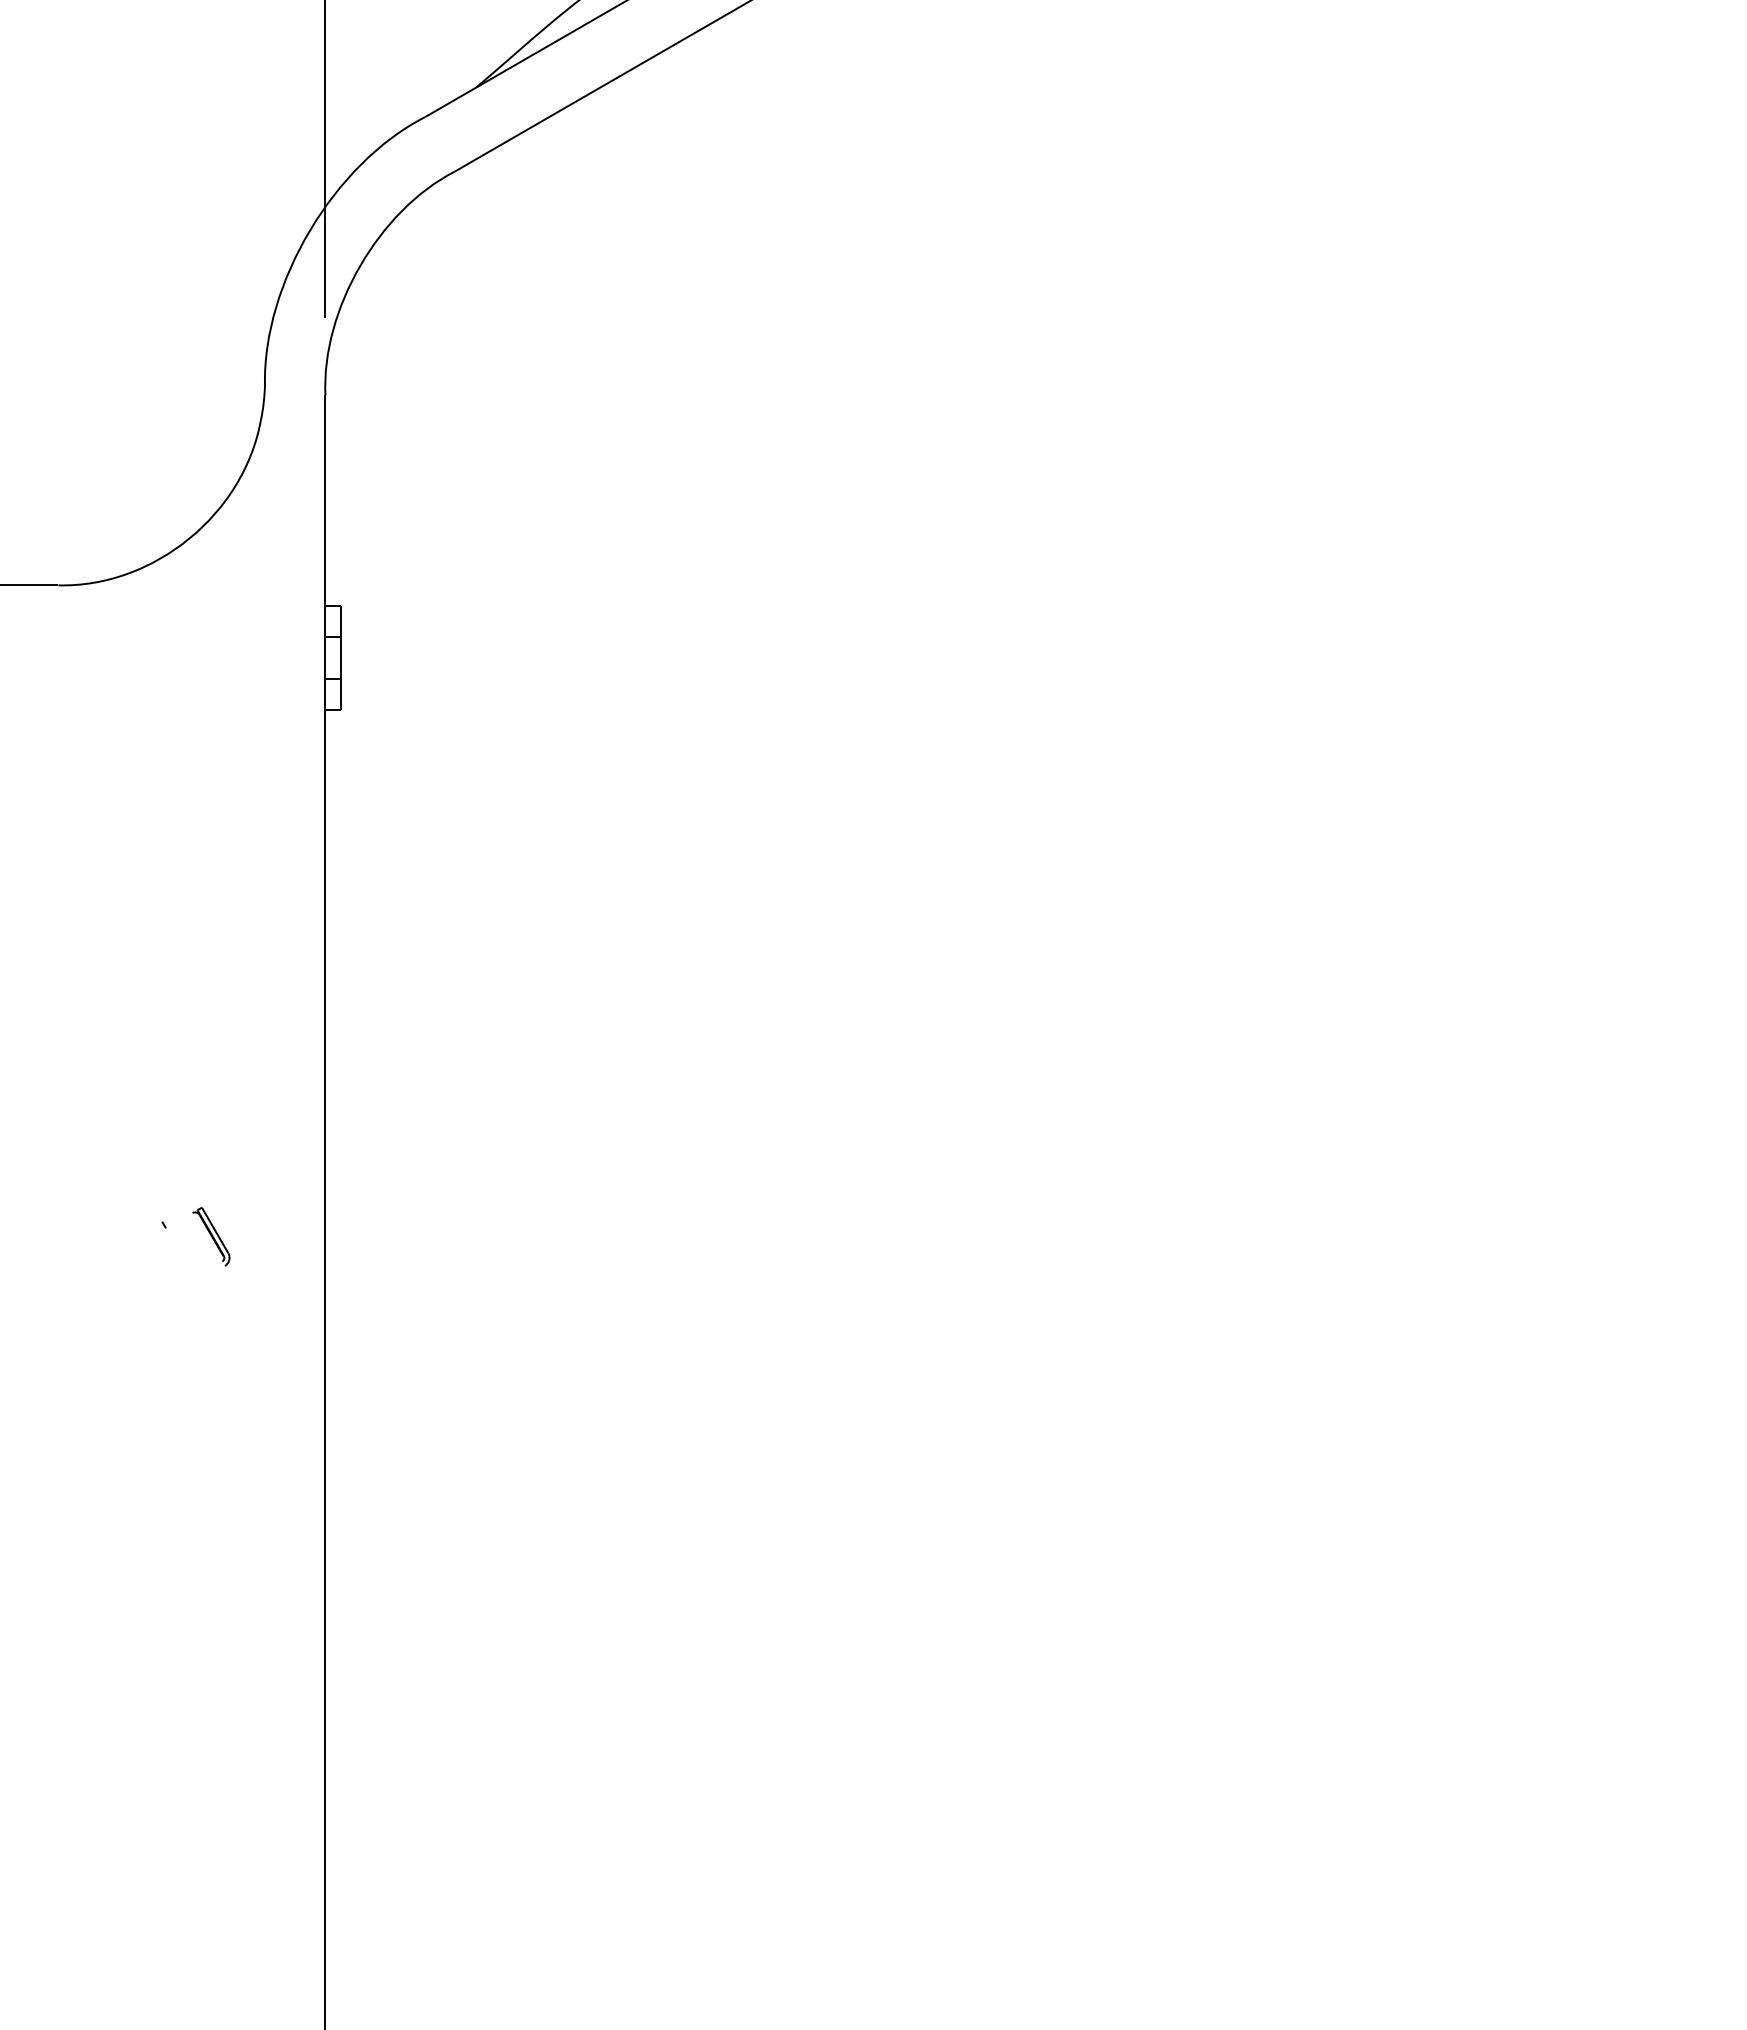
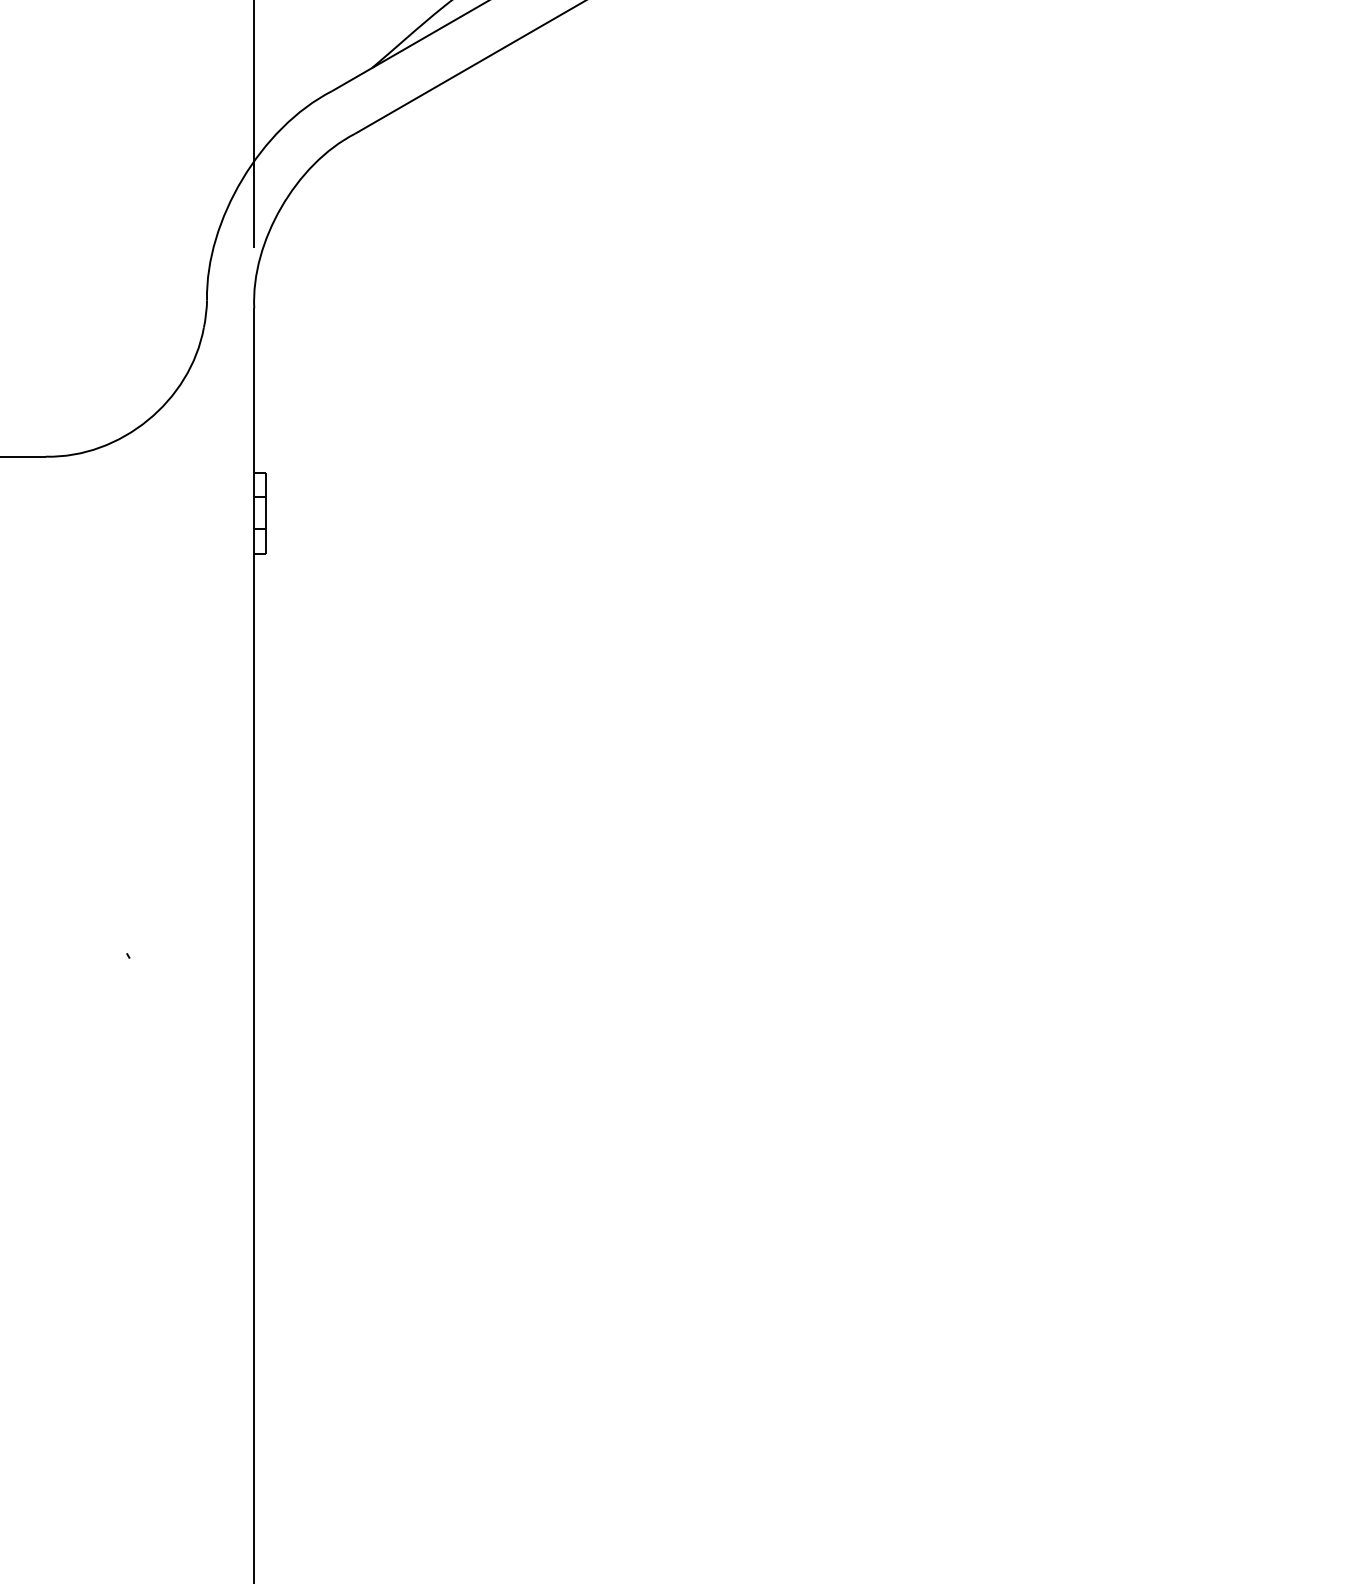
part: (211, 1236) -> (165, 964), removed

